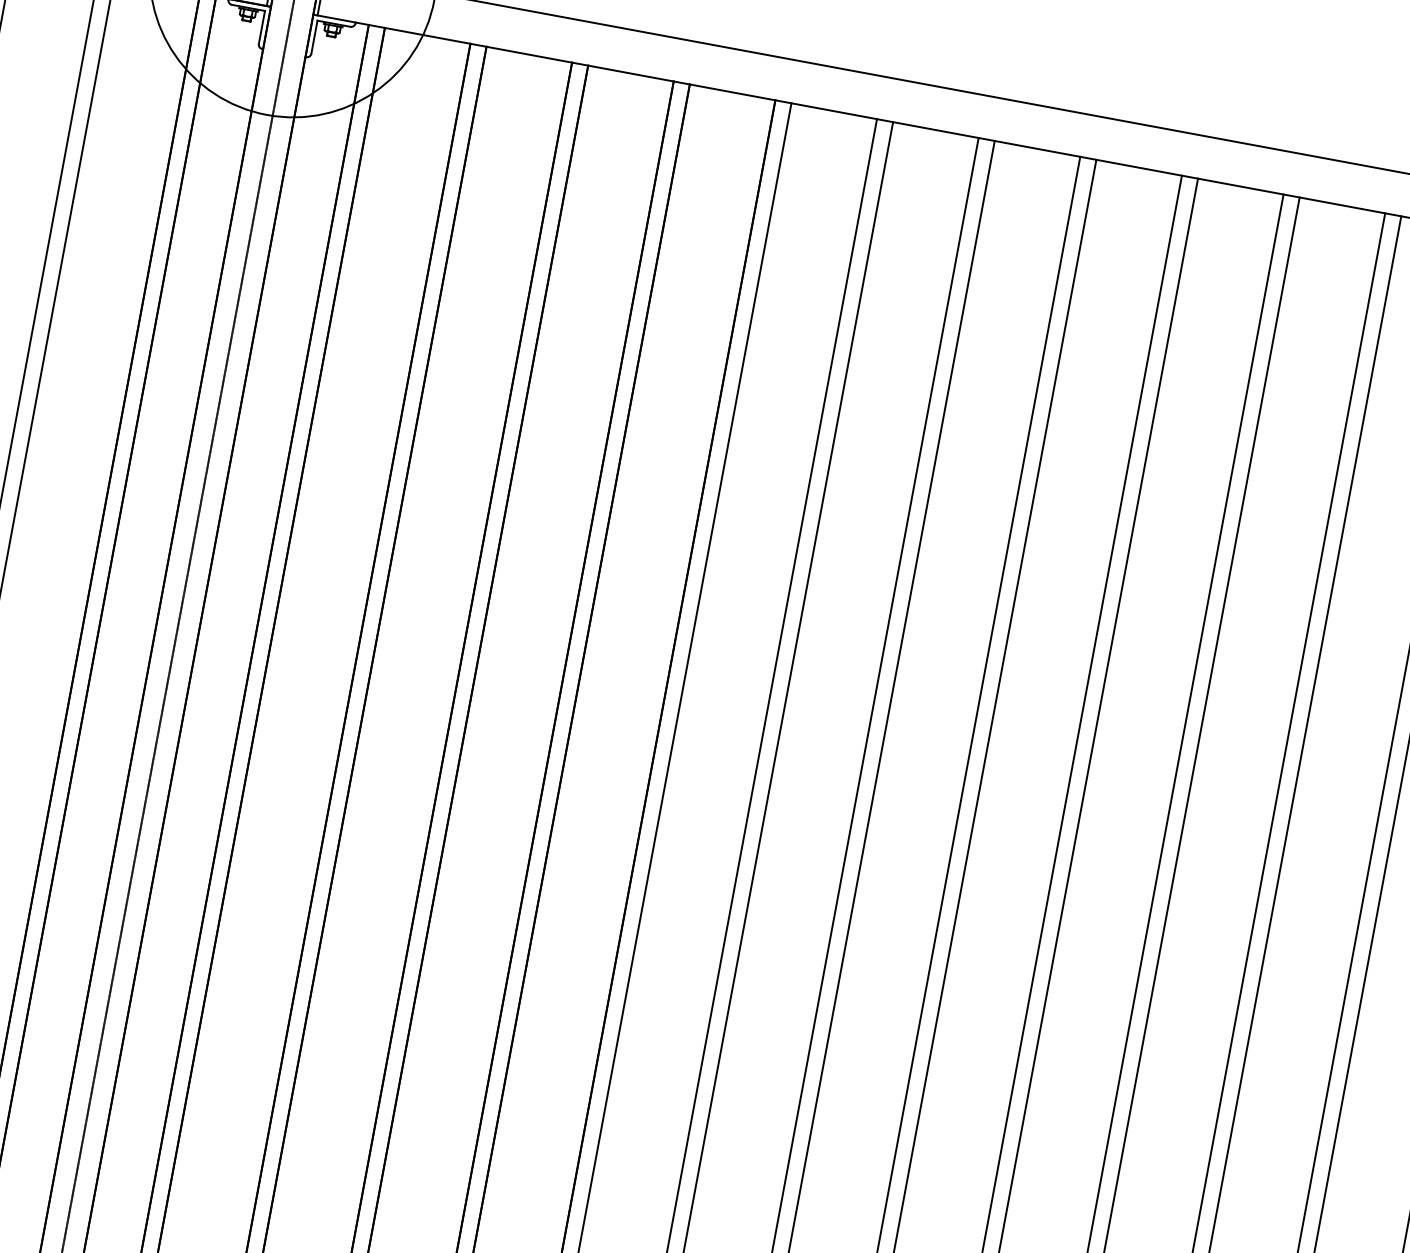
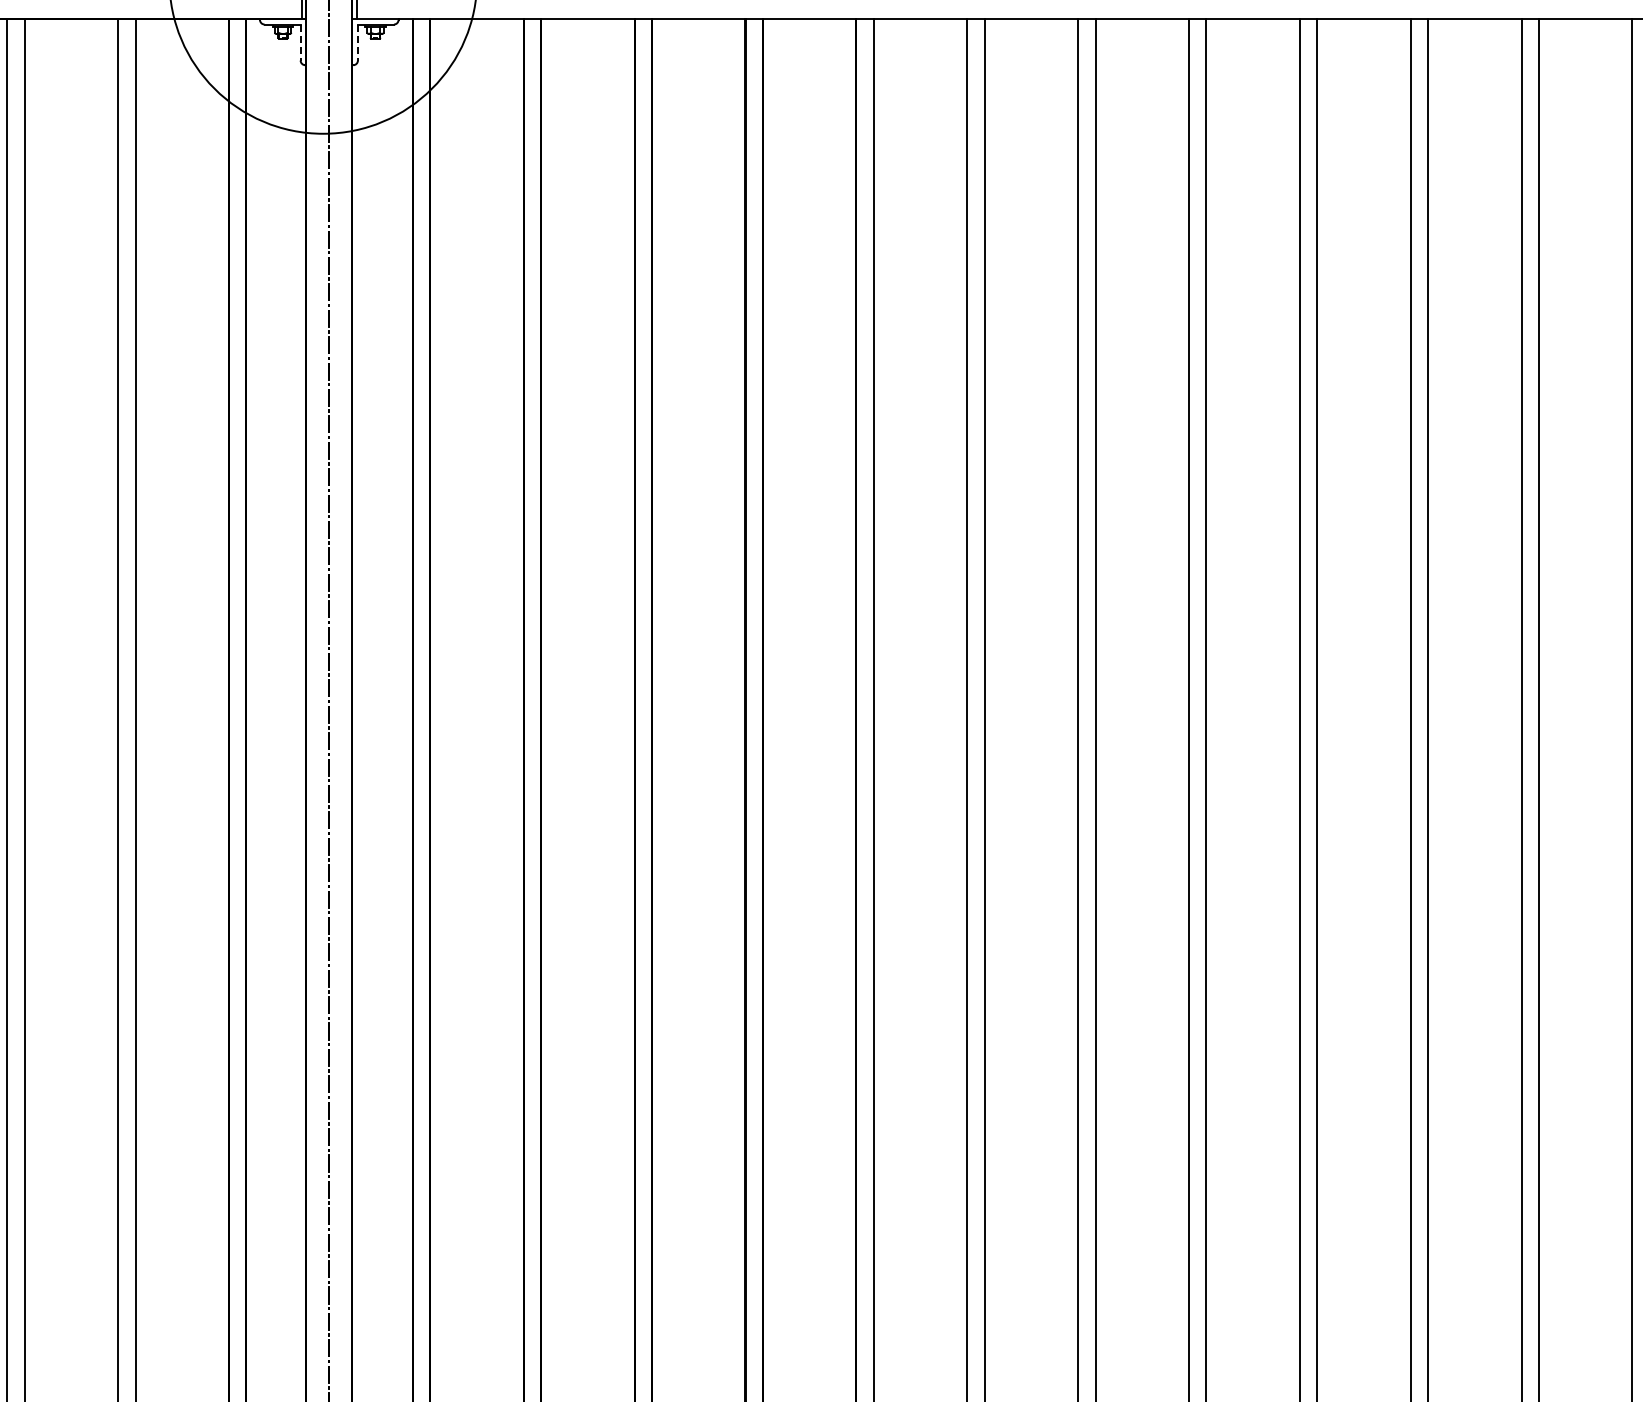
line: (261, 28) -> (300, 43), solid -> dashed
line: (313, 38) -> (357, 43), solid -> dashed

